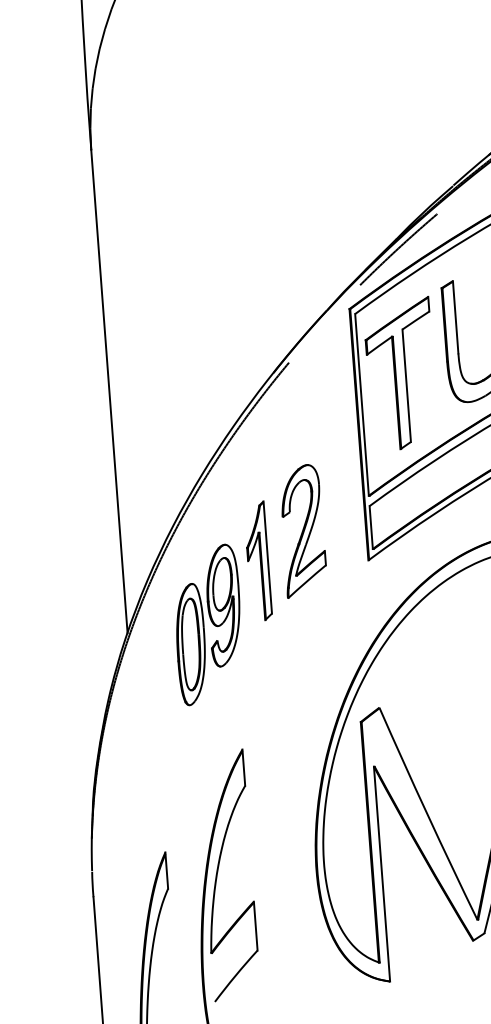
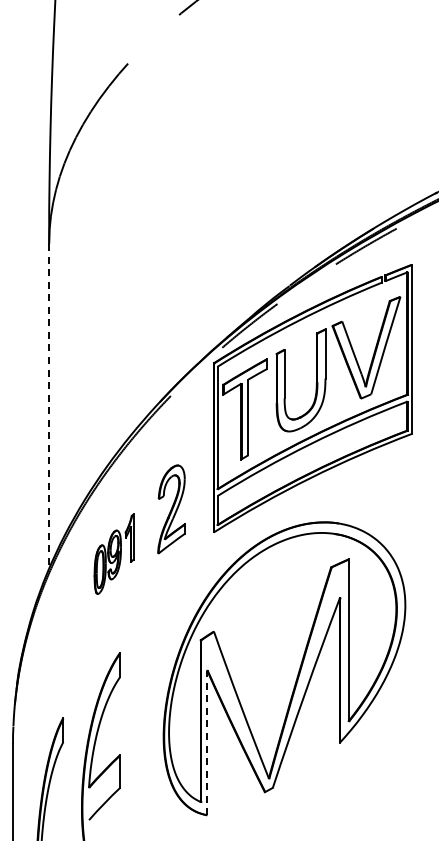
line: (109, 391) -> (49, 406), solid -> dashed
part: (221, 604) -> (113, 554), size x0.6
line: (382, 873) -> (207, 742), solid -> dashed

